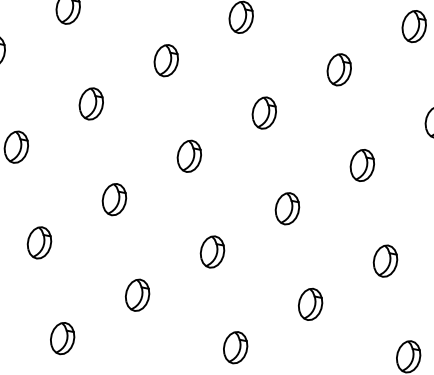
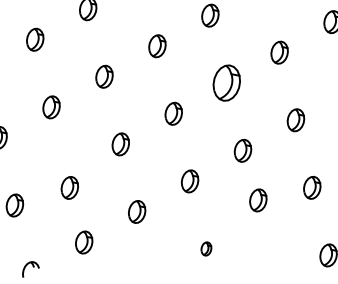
part: (264, 113) -> (226, 83), size x1.6
part: (38, 242) -> (69, 187), moved
part: (310, 304) -> (258, 200), moved
part: (235, 347) -> (206, 248), size x0.6

